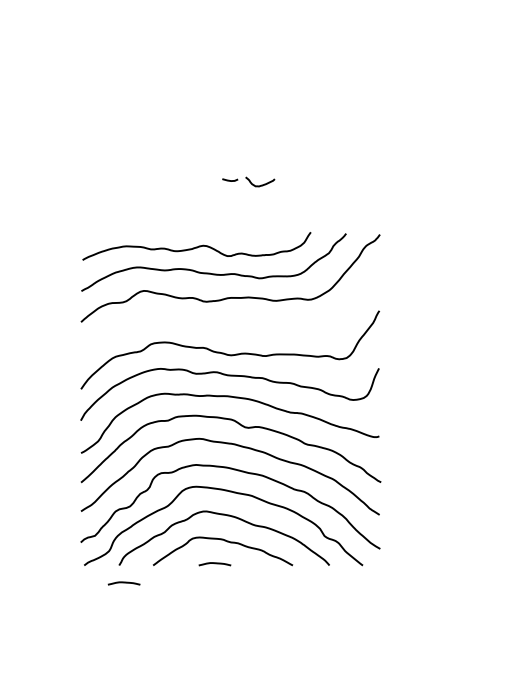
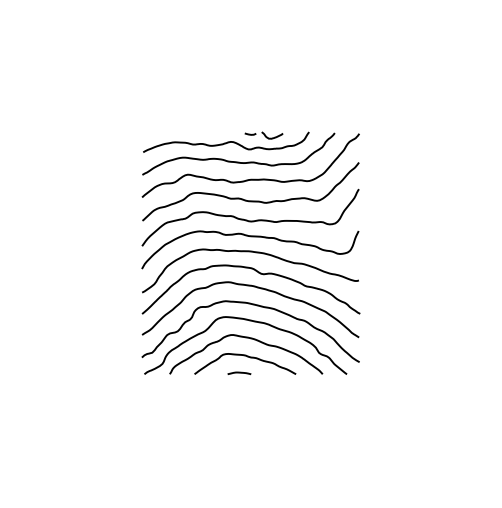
part: (248, 181) -> (263, 135), moved
curve: (224, 325) -> (246, 199), added
line: (124, 582) -> (173, 386), removed

